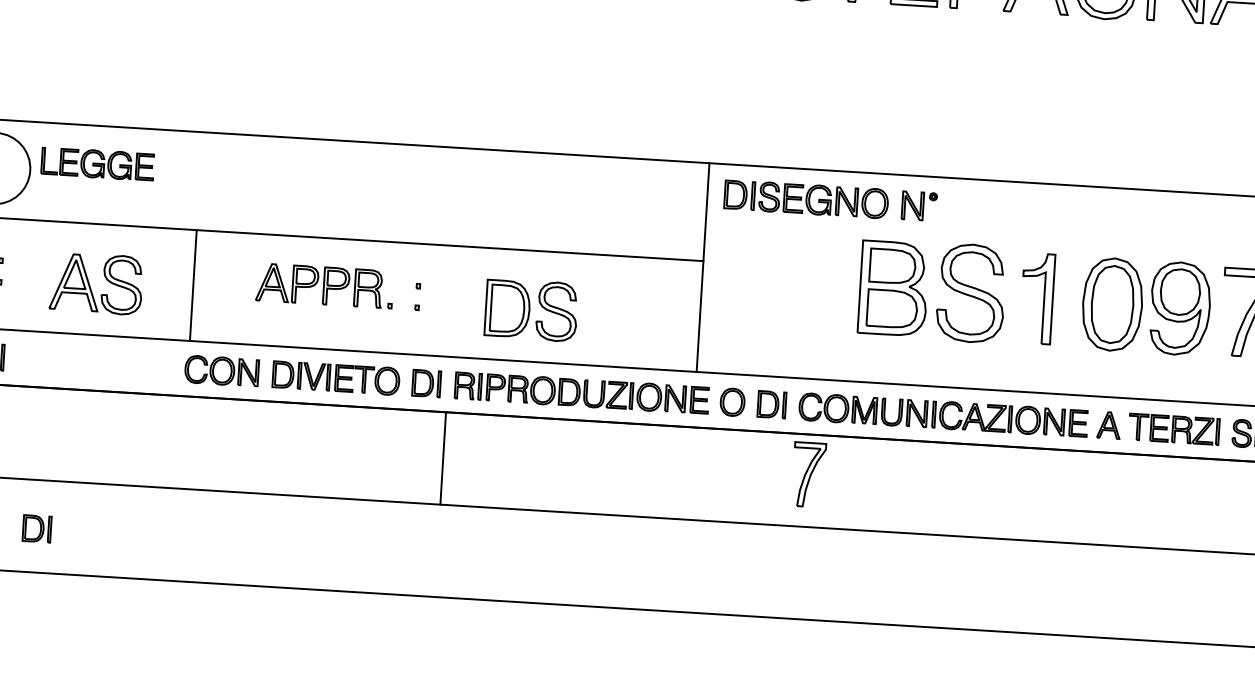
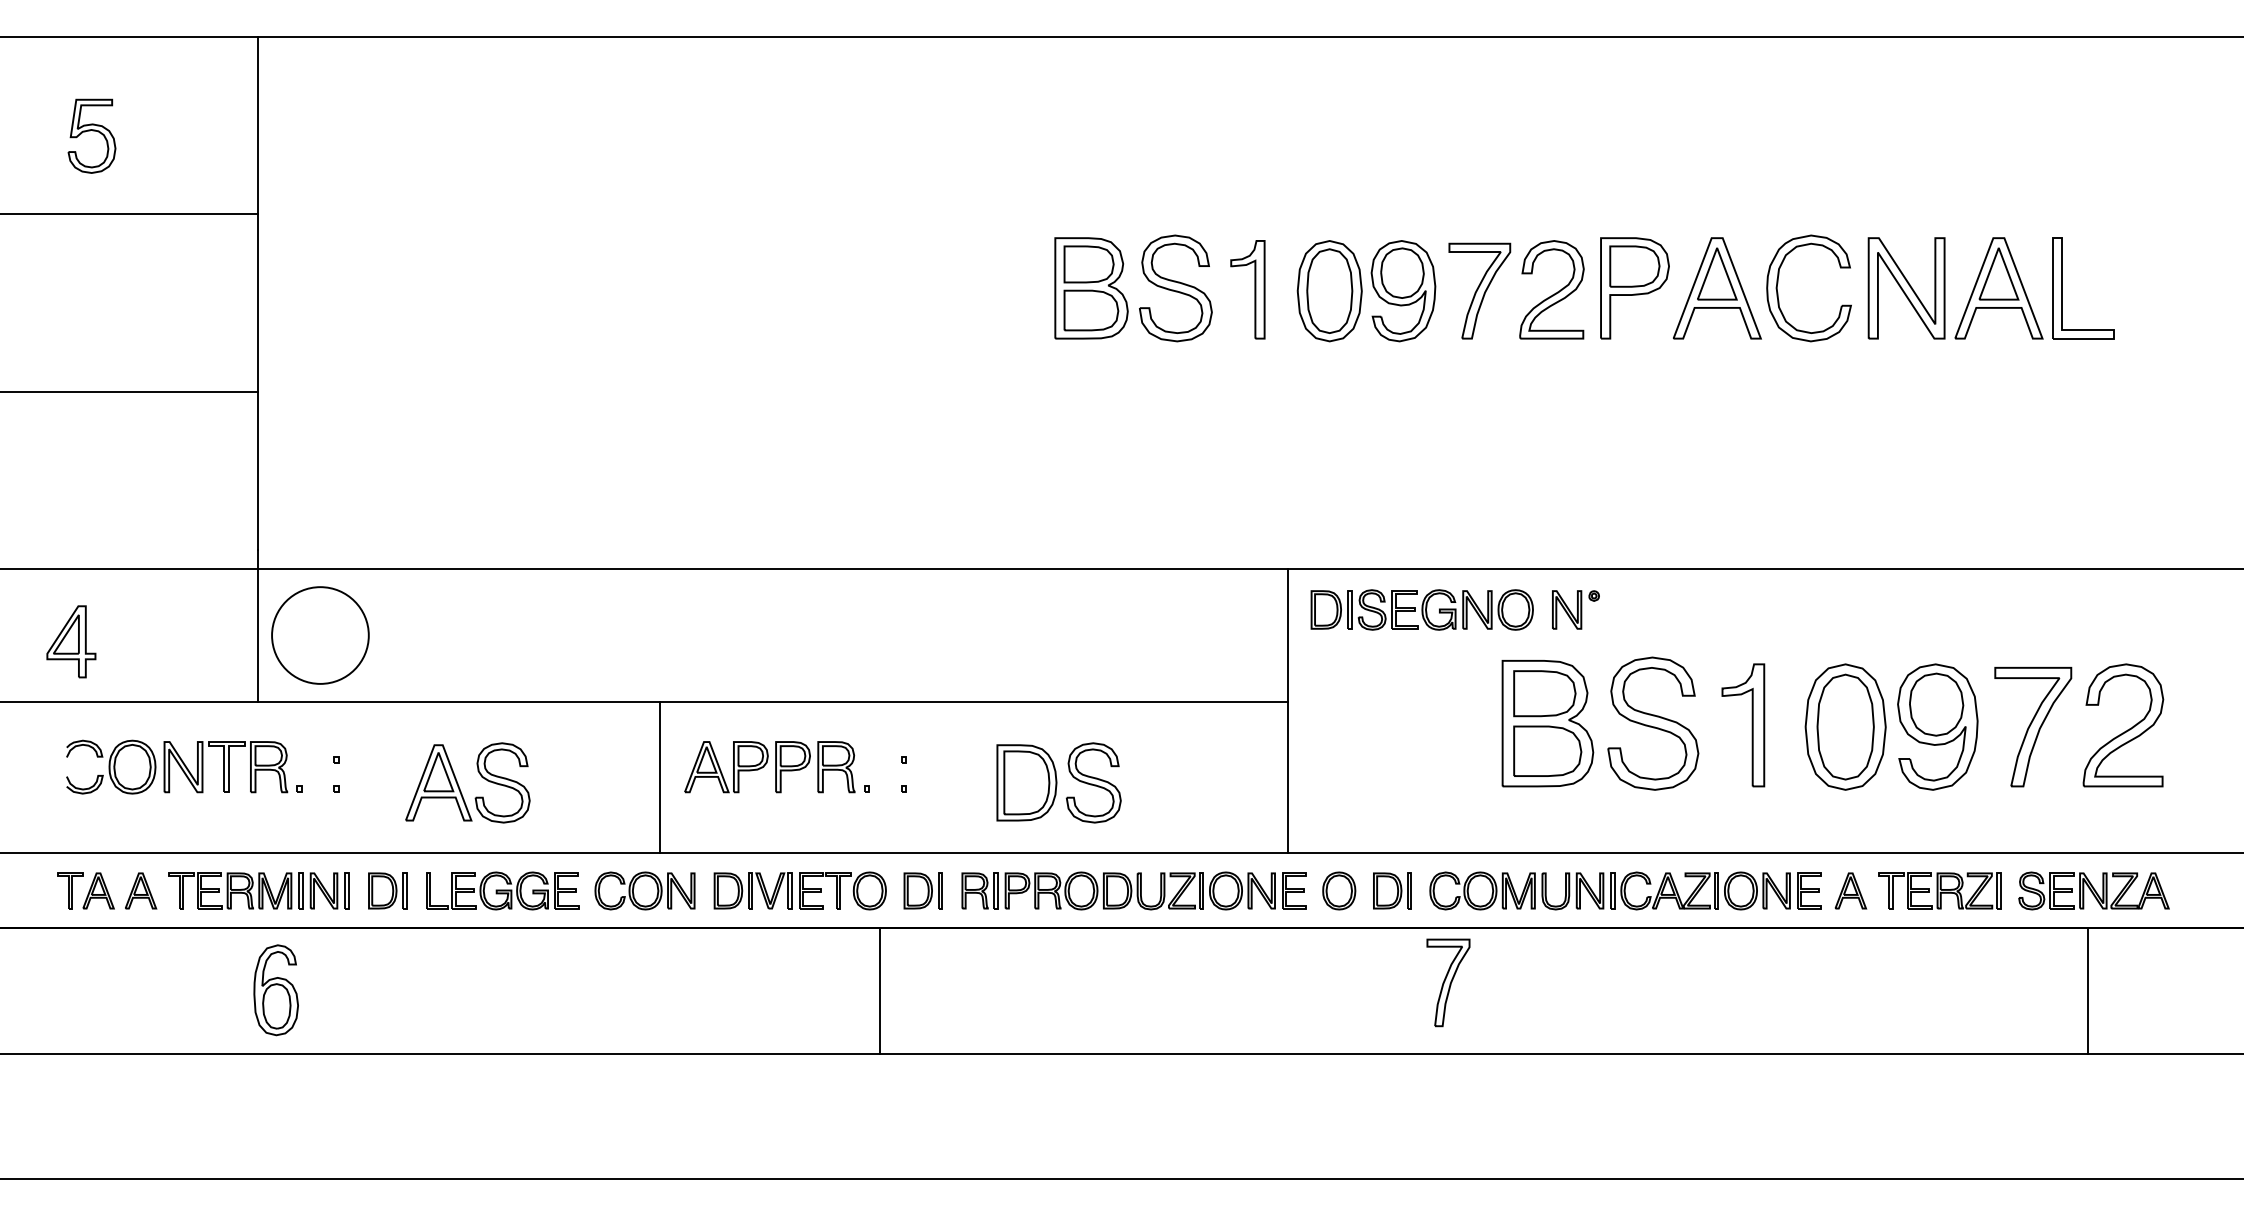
part: (97, 163) -> (502, 890), moved
line: (193, 285) -> (660, 777), moved
line: (442, 458) -> (879, 990), moved
part: (36, 528) -> (387, 890), moved

